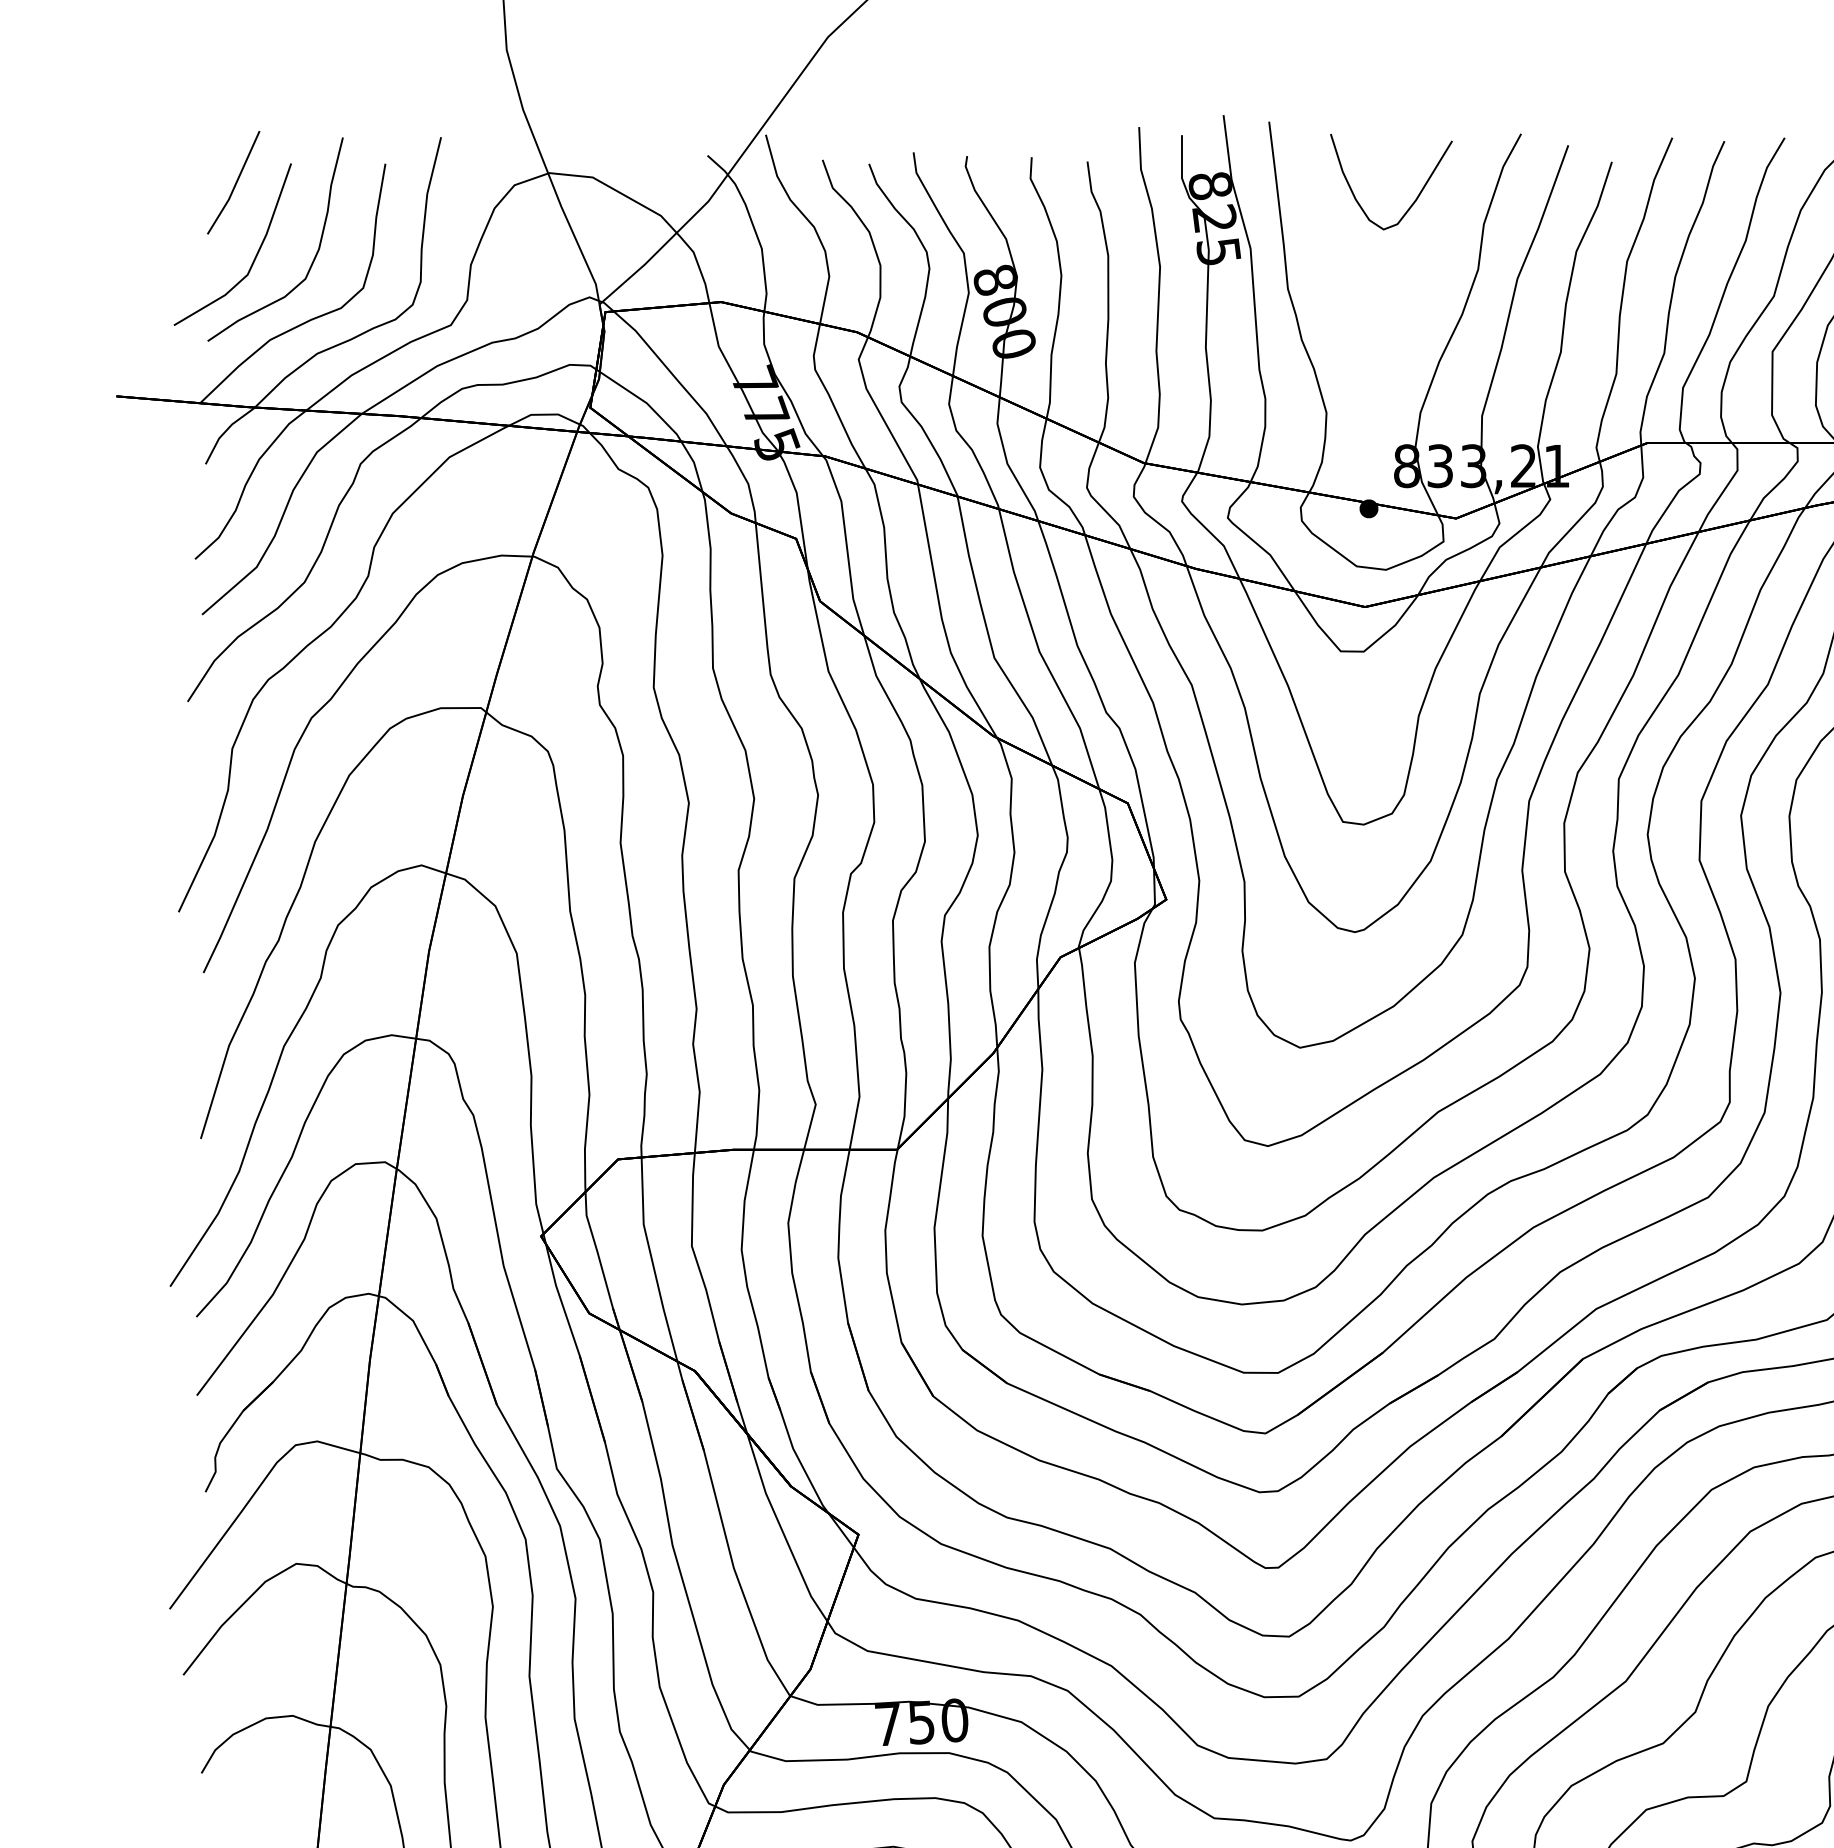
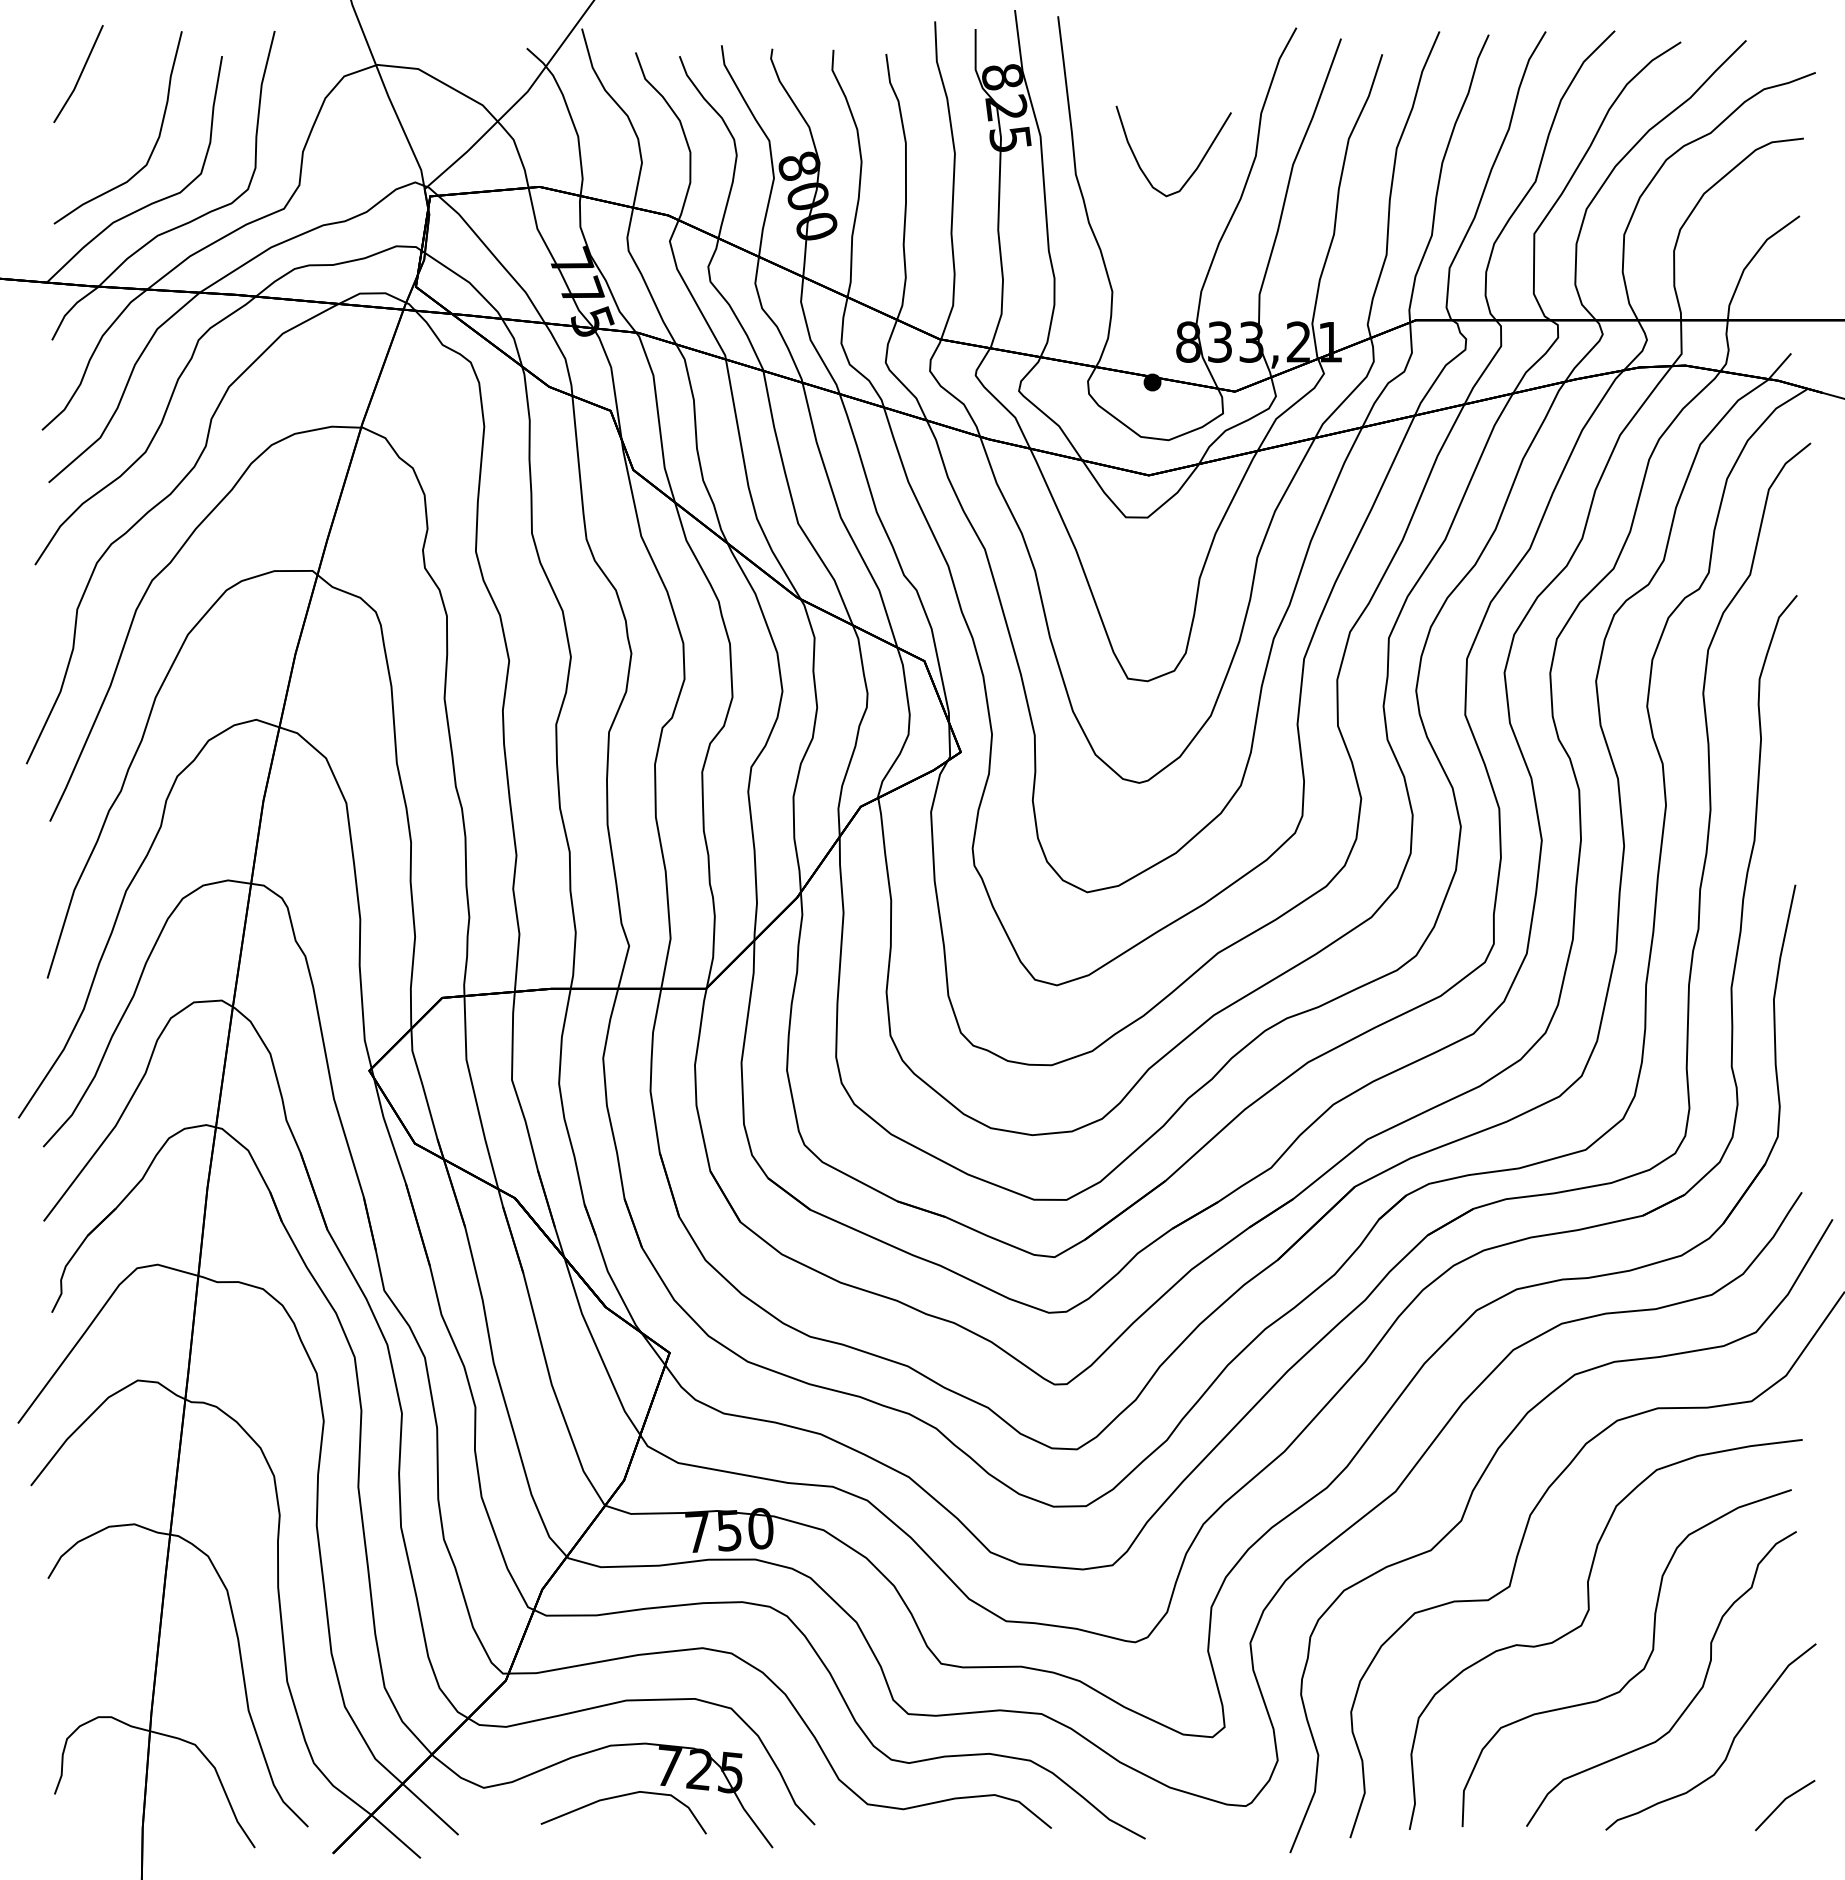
curve: (1416, 196) -> (1197, 165), moved
line: (255, 254) -> (99, 141), removed

